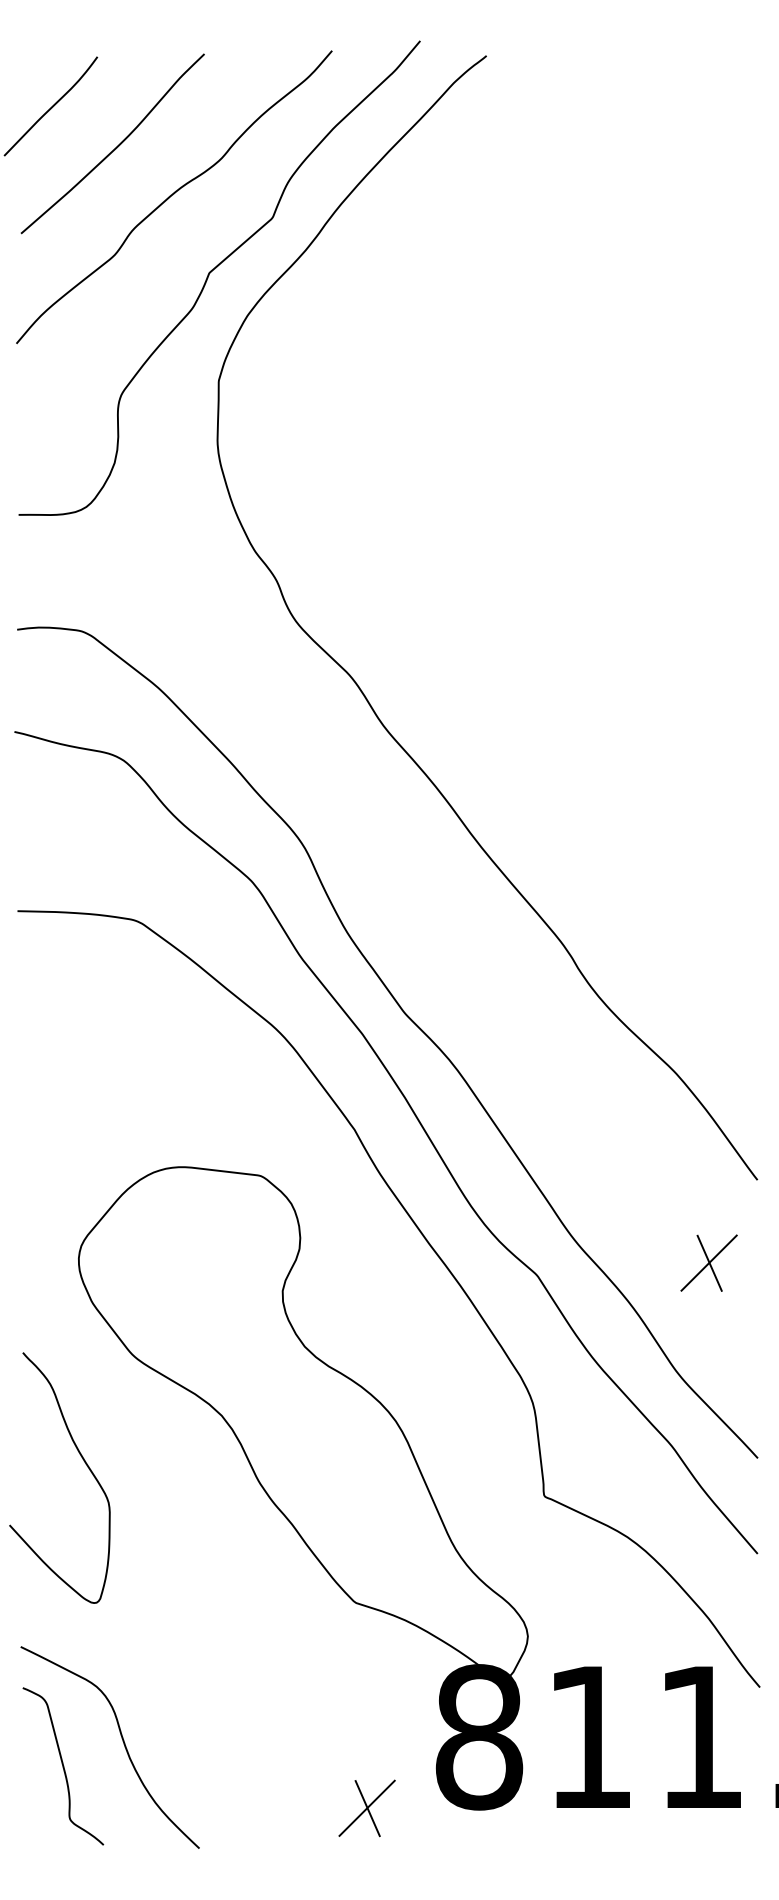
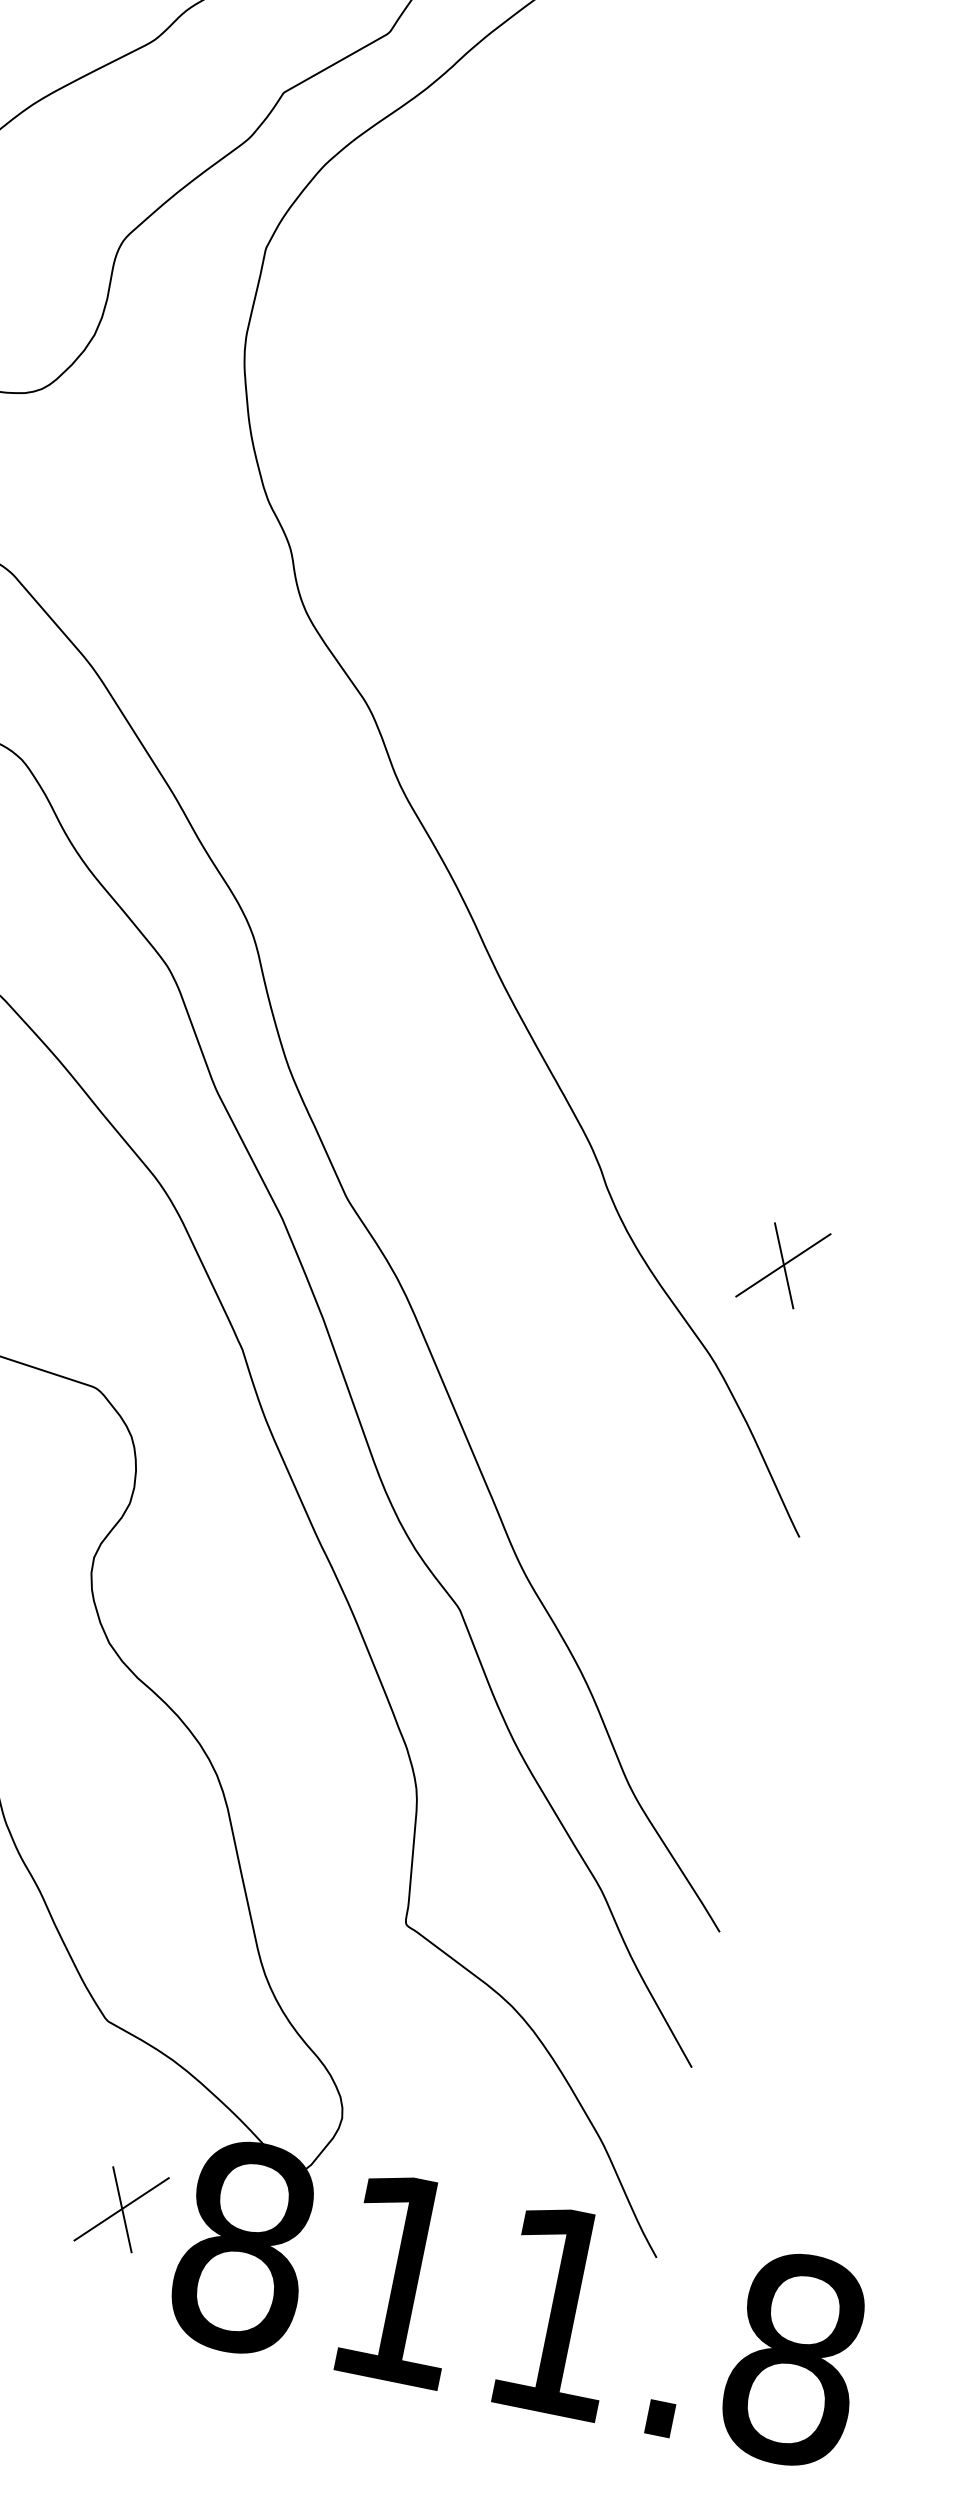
part: (708, 1262) -> (782, 1264), moved
part: (366, 1808) -> (120, 2209), moved

